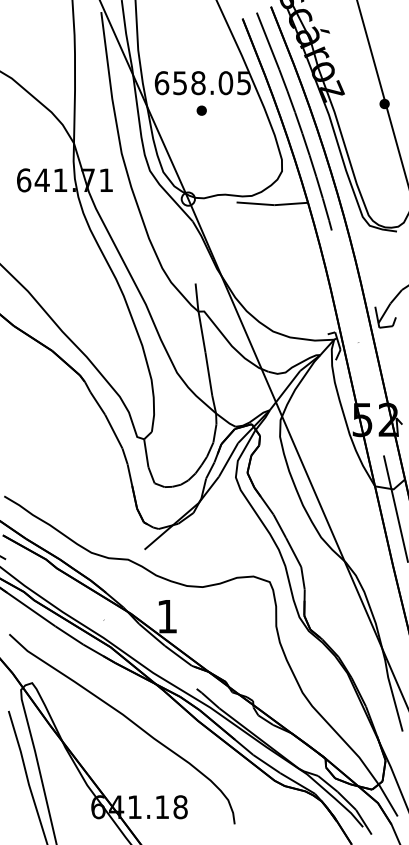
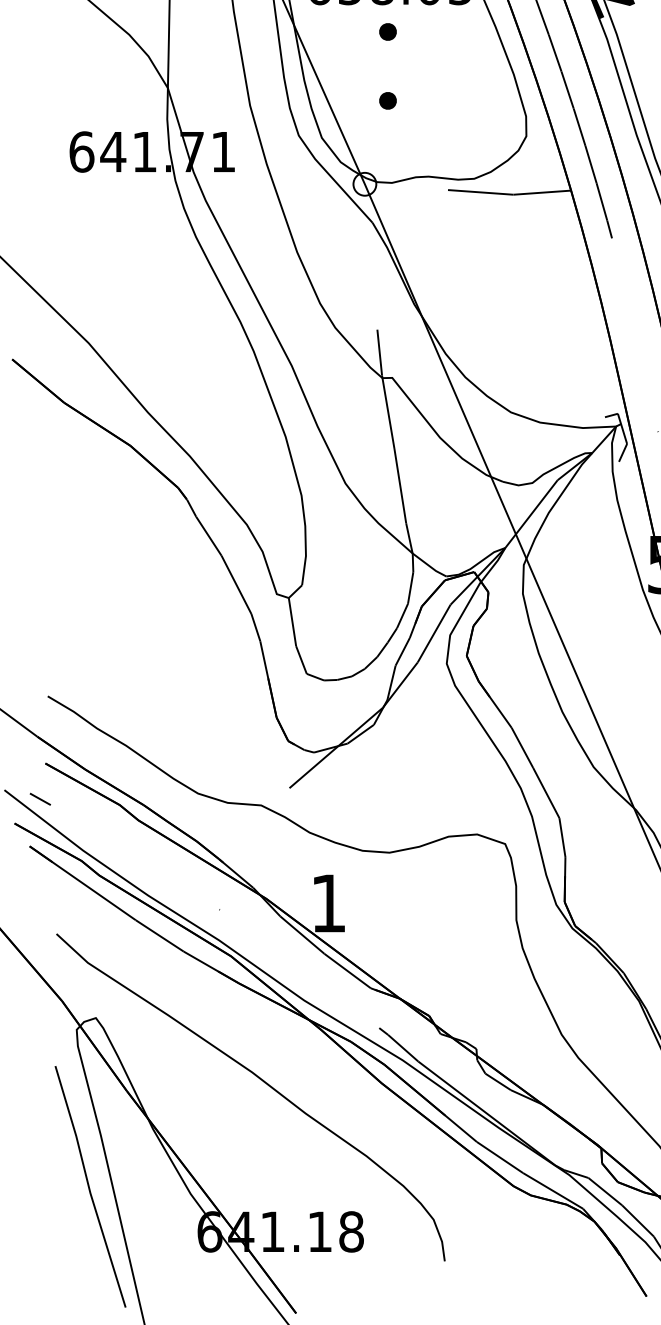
part: (201, 150) -> (387, 100), added

